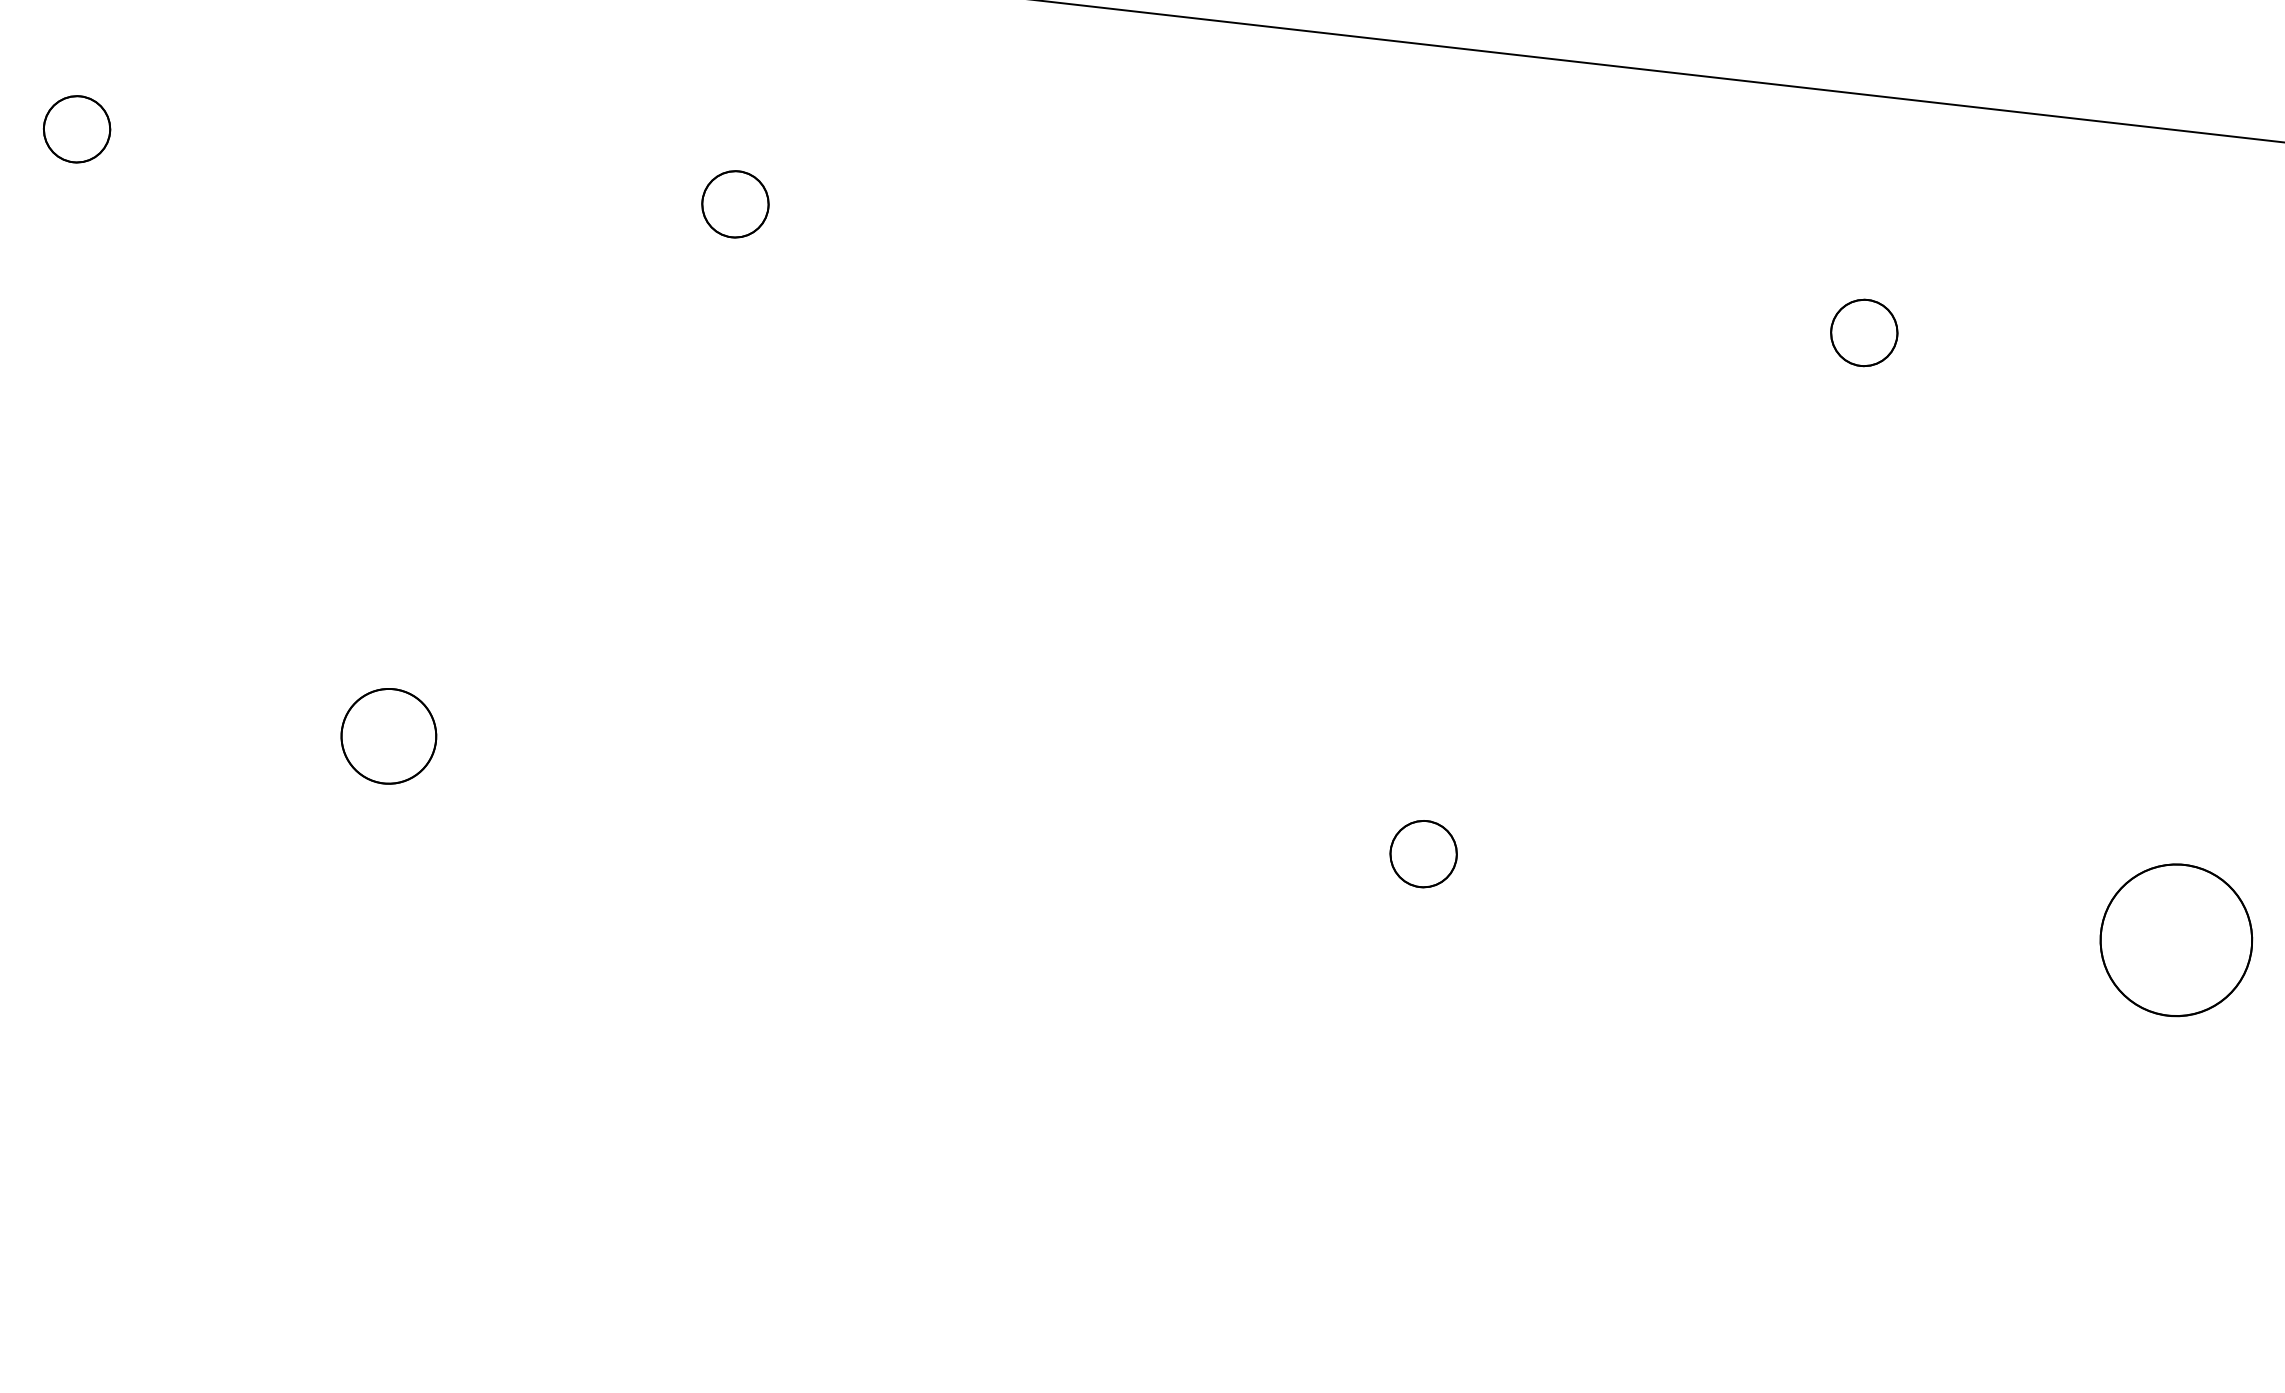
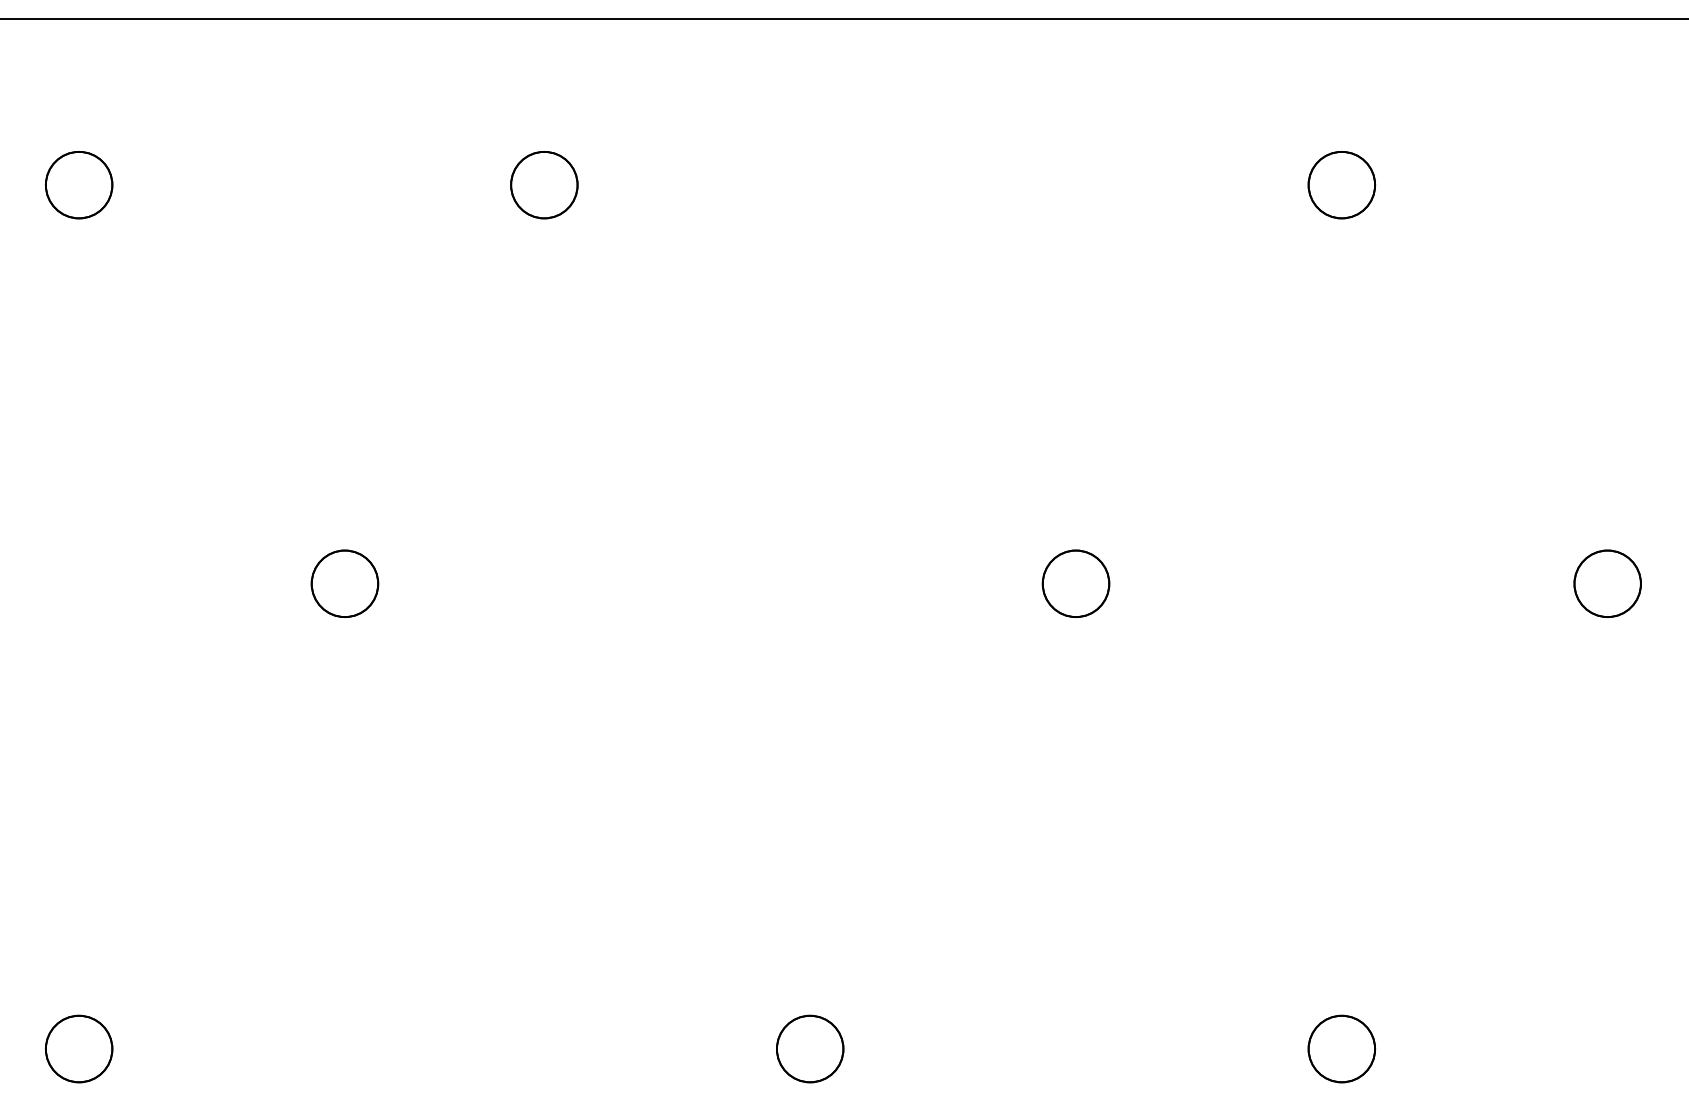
part: (77, 129) -> (79, 185), size x1.43
part: (735, 204) -> (544, 185), size x1.43
part: (1863, 333) -> (1341, 185), size x1.43
part: (1422, 853) -> (1075, 583), size x1.43
part: (2175, 939) -> (1607, 583), size x0.62

